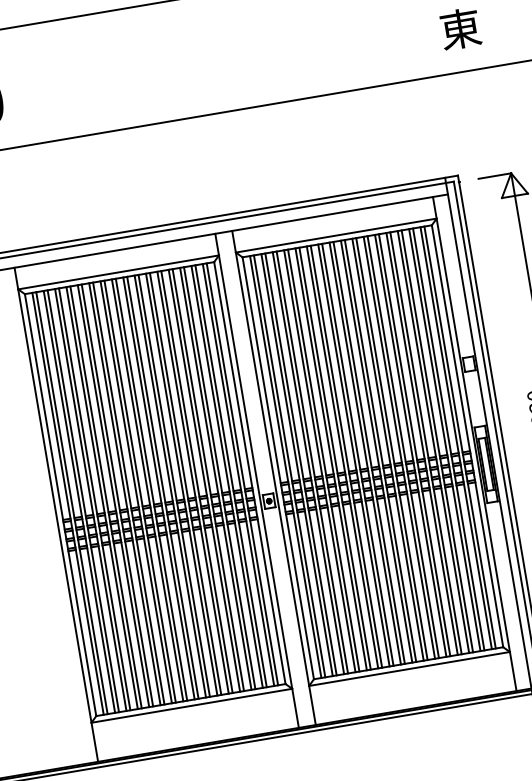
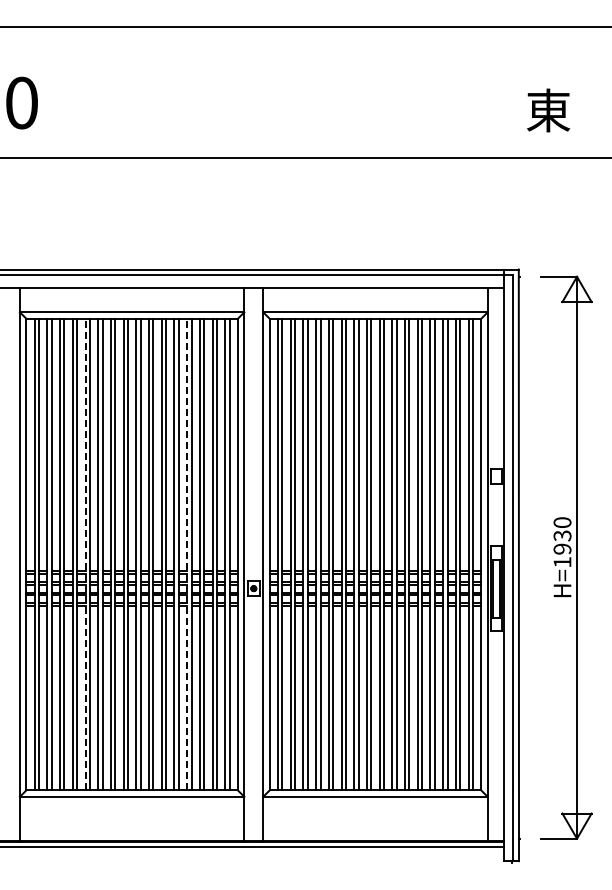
line: (204, 480) -> (187, 554), solid -> dashed
line: (113, 496) -> (85, 554), solid -> dashed

